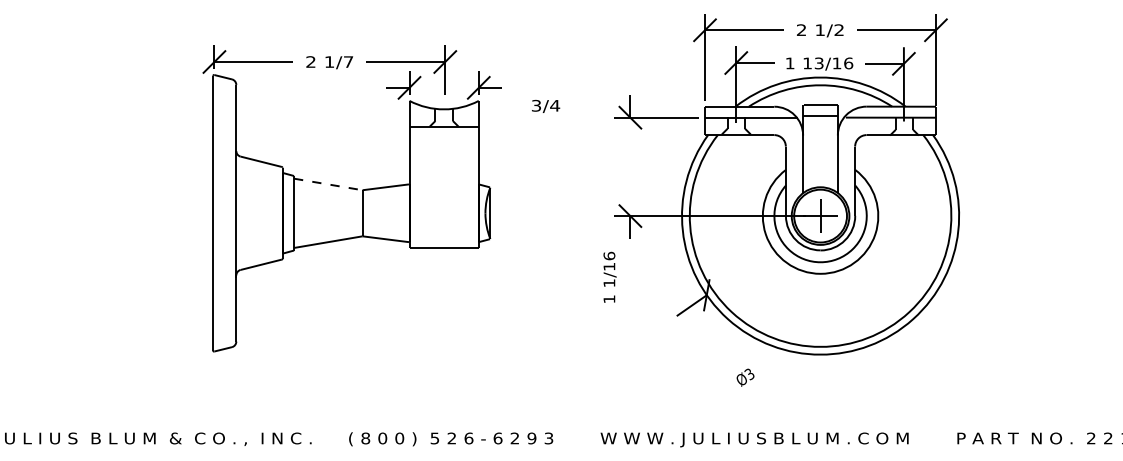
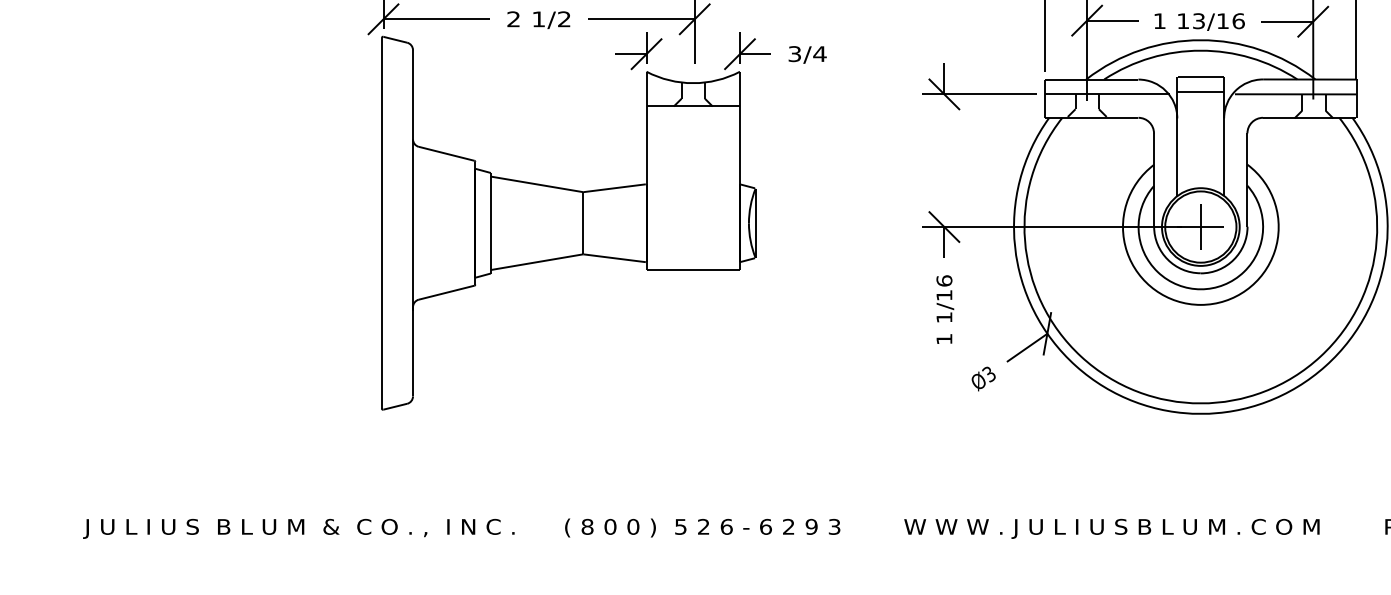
text: (348, 61) -> (564, 18), 1/7 -> 1/2
text: (546, 105) -> (808, 53), moved
line: (328, 184) -> (537, 184), dashed -> solid
text: (609, 276) -> (944, 308), moved
text: (745, 377) -> (983, 378), moved

